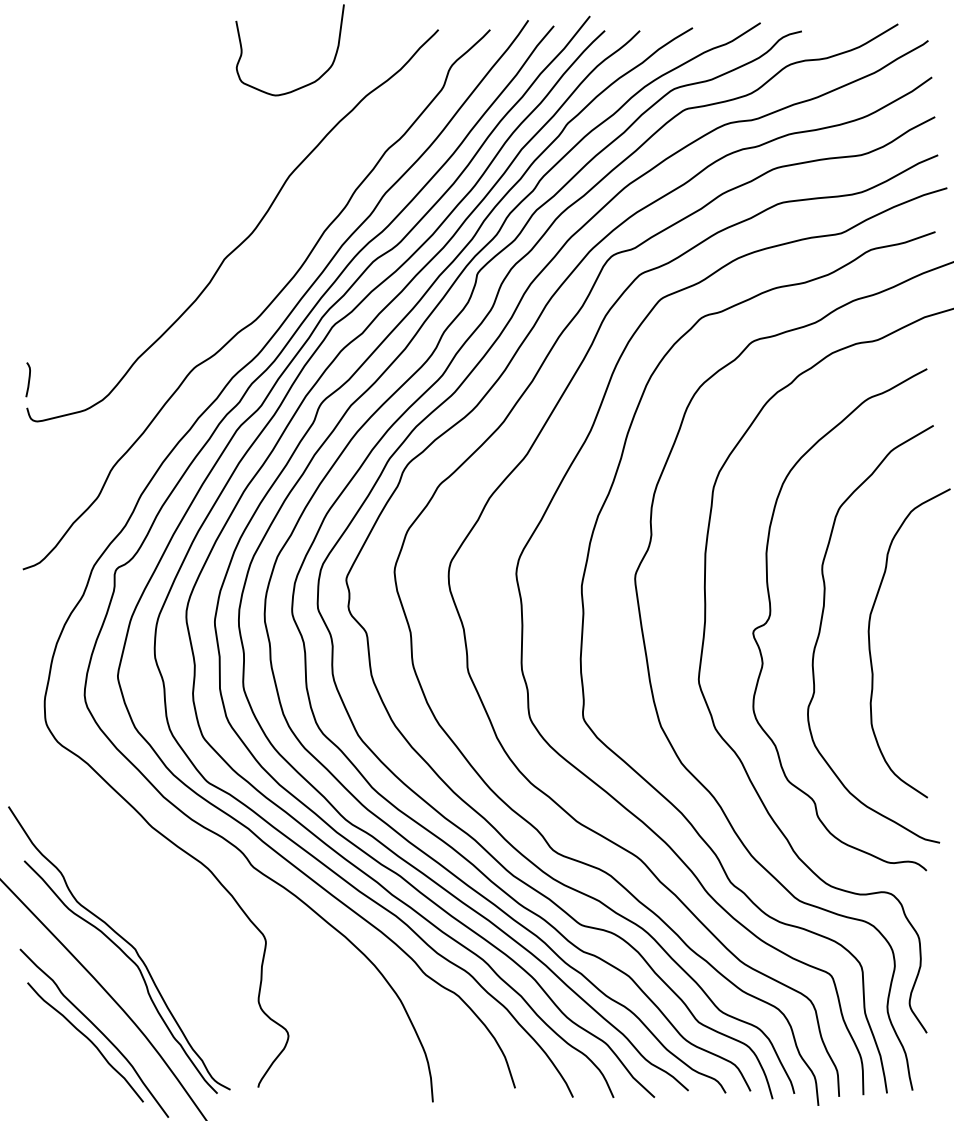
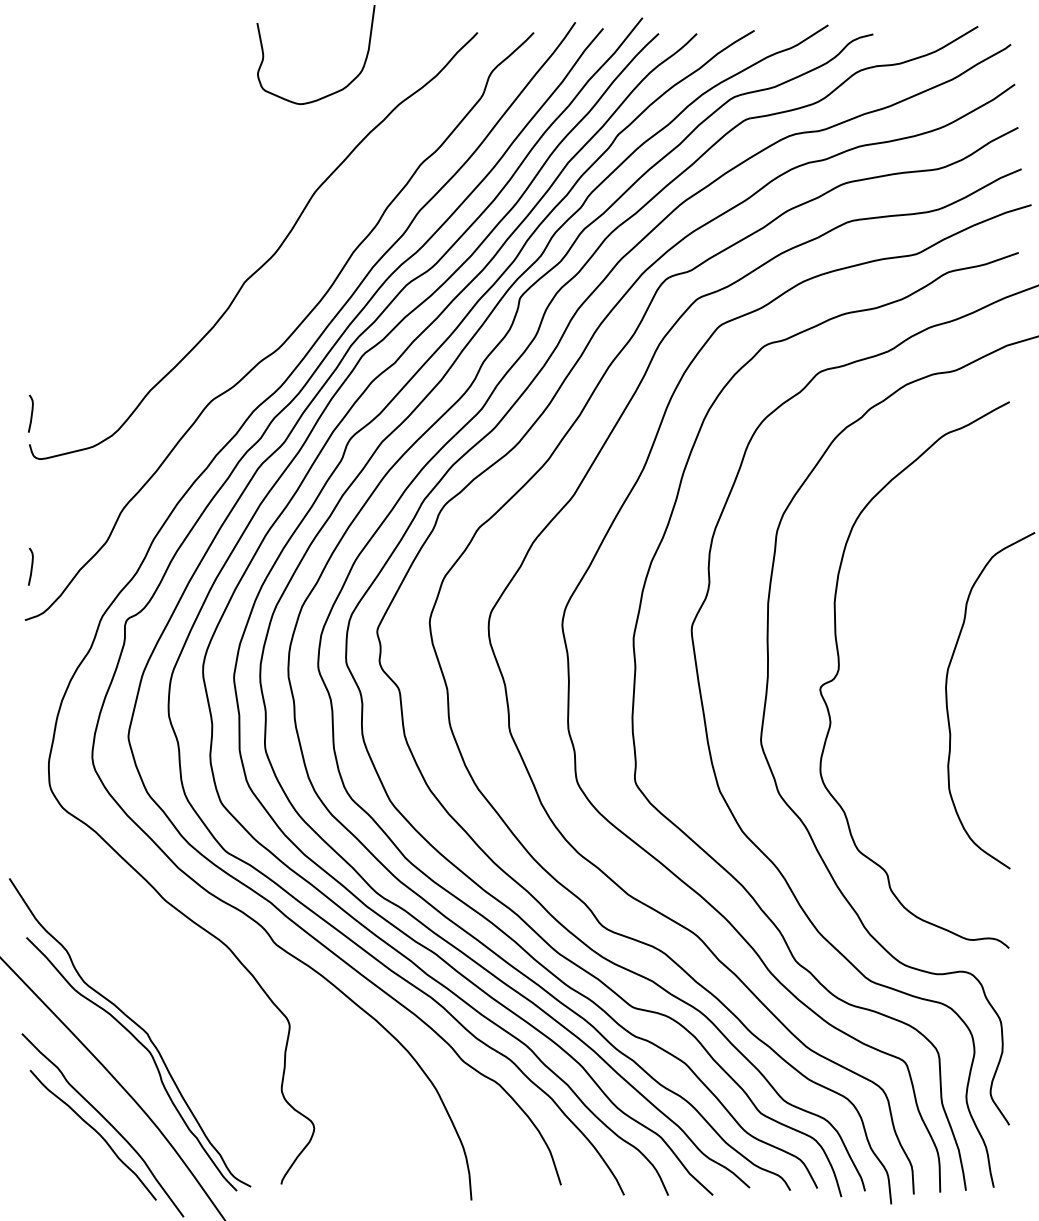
curve: (28, 520) -> (31, 566), added
curve: (821, 627) -> (894, 683), removed

